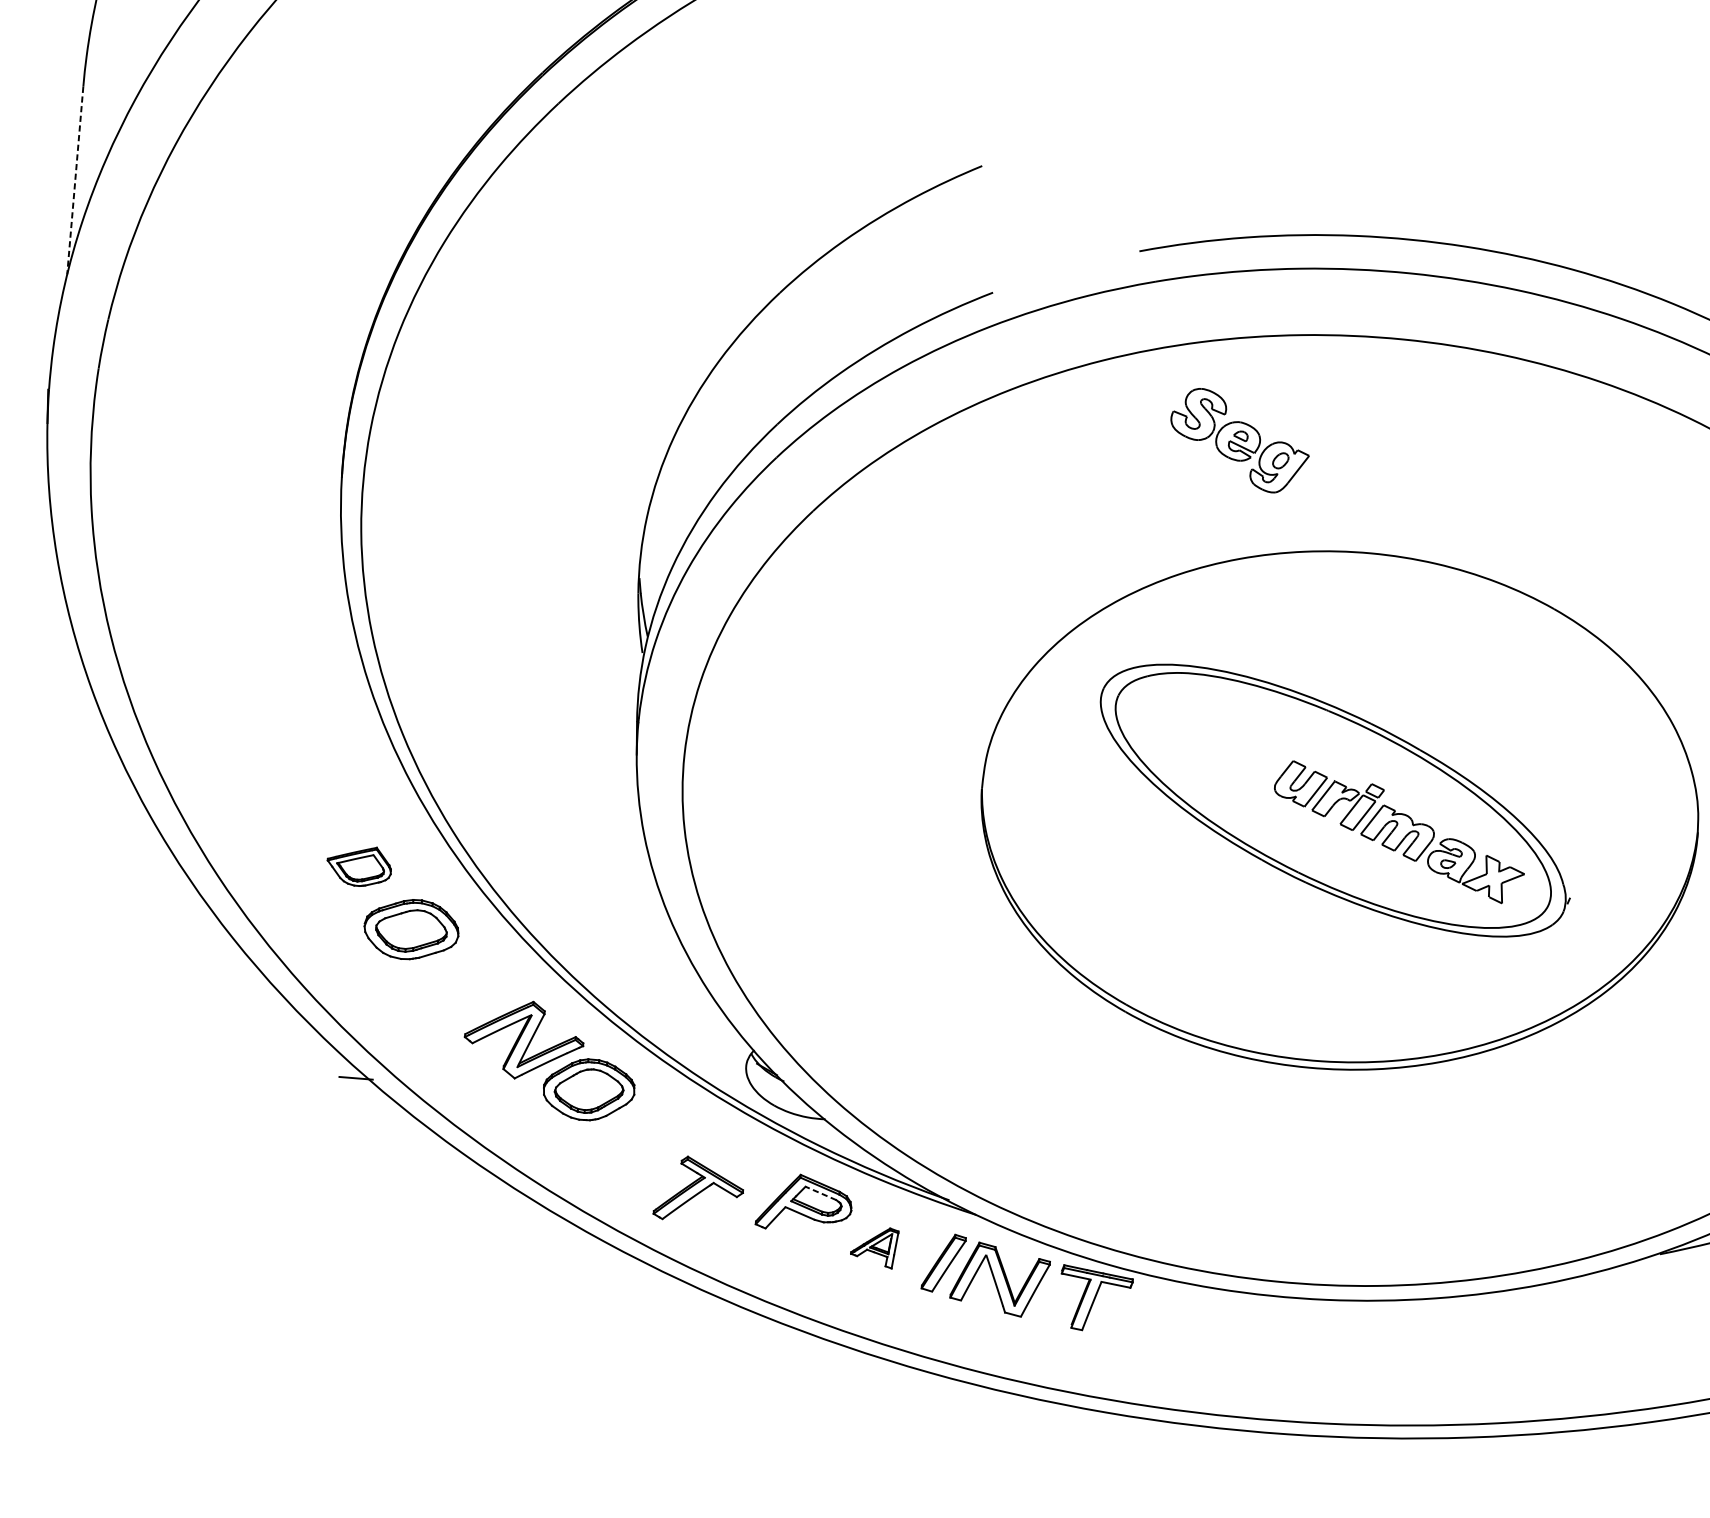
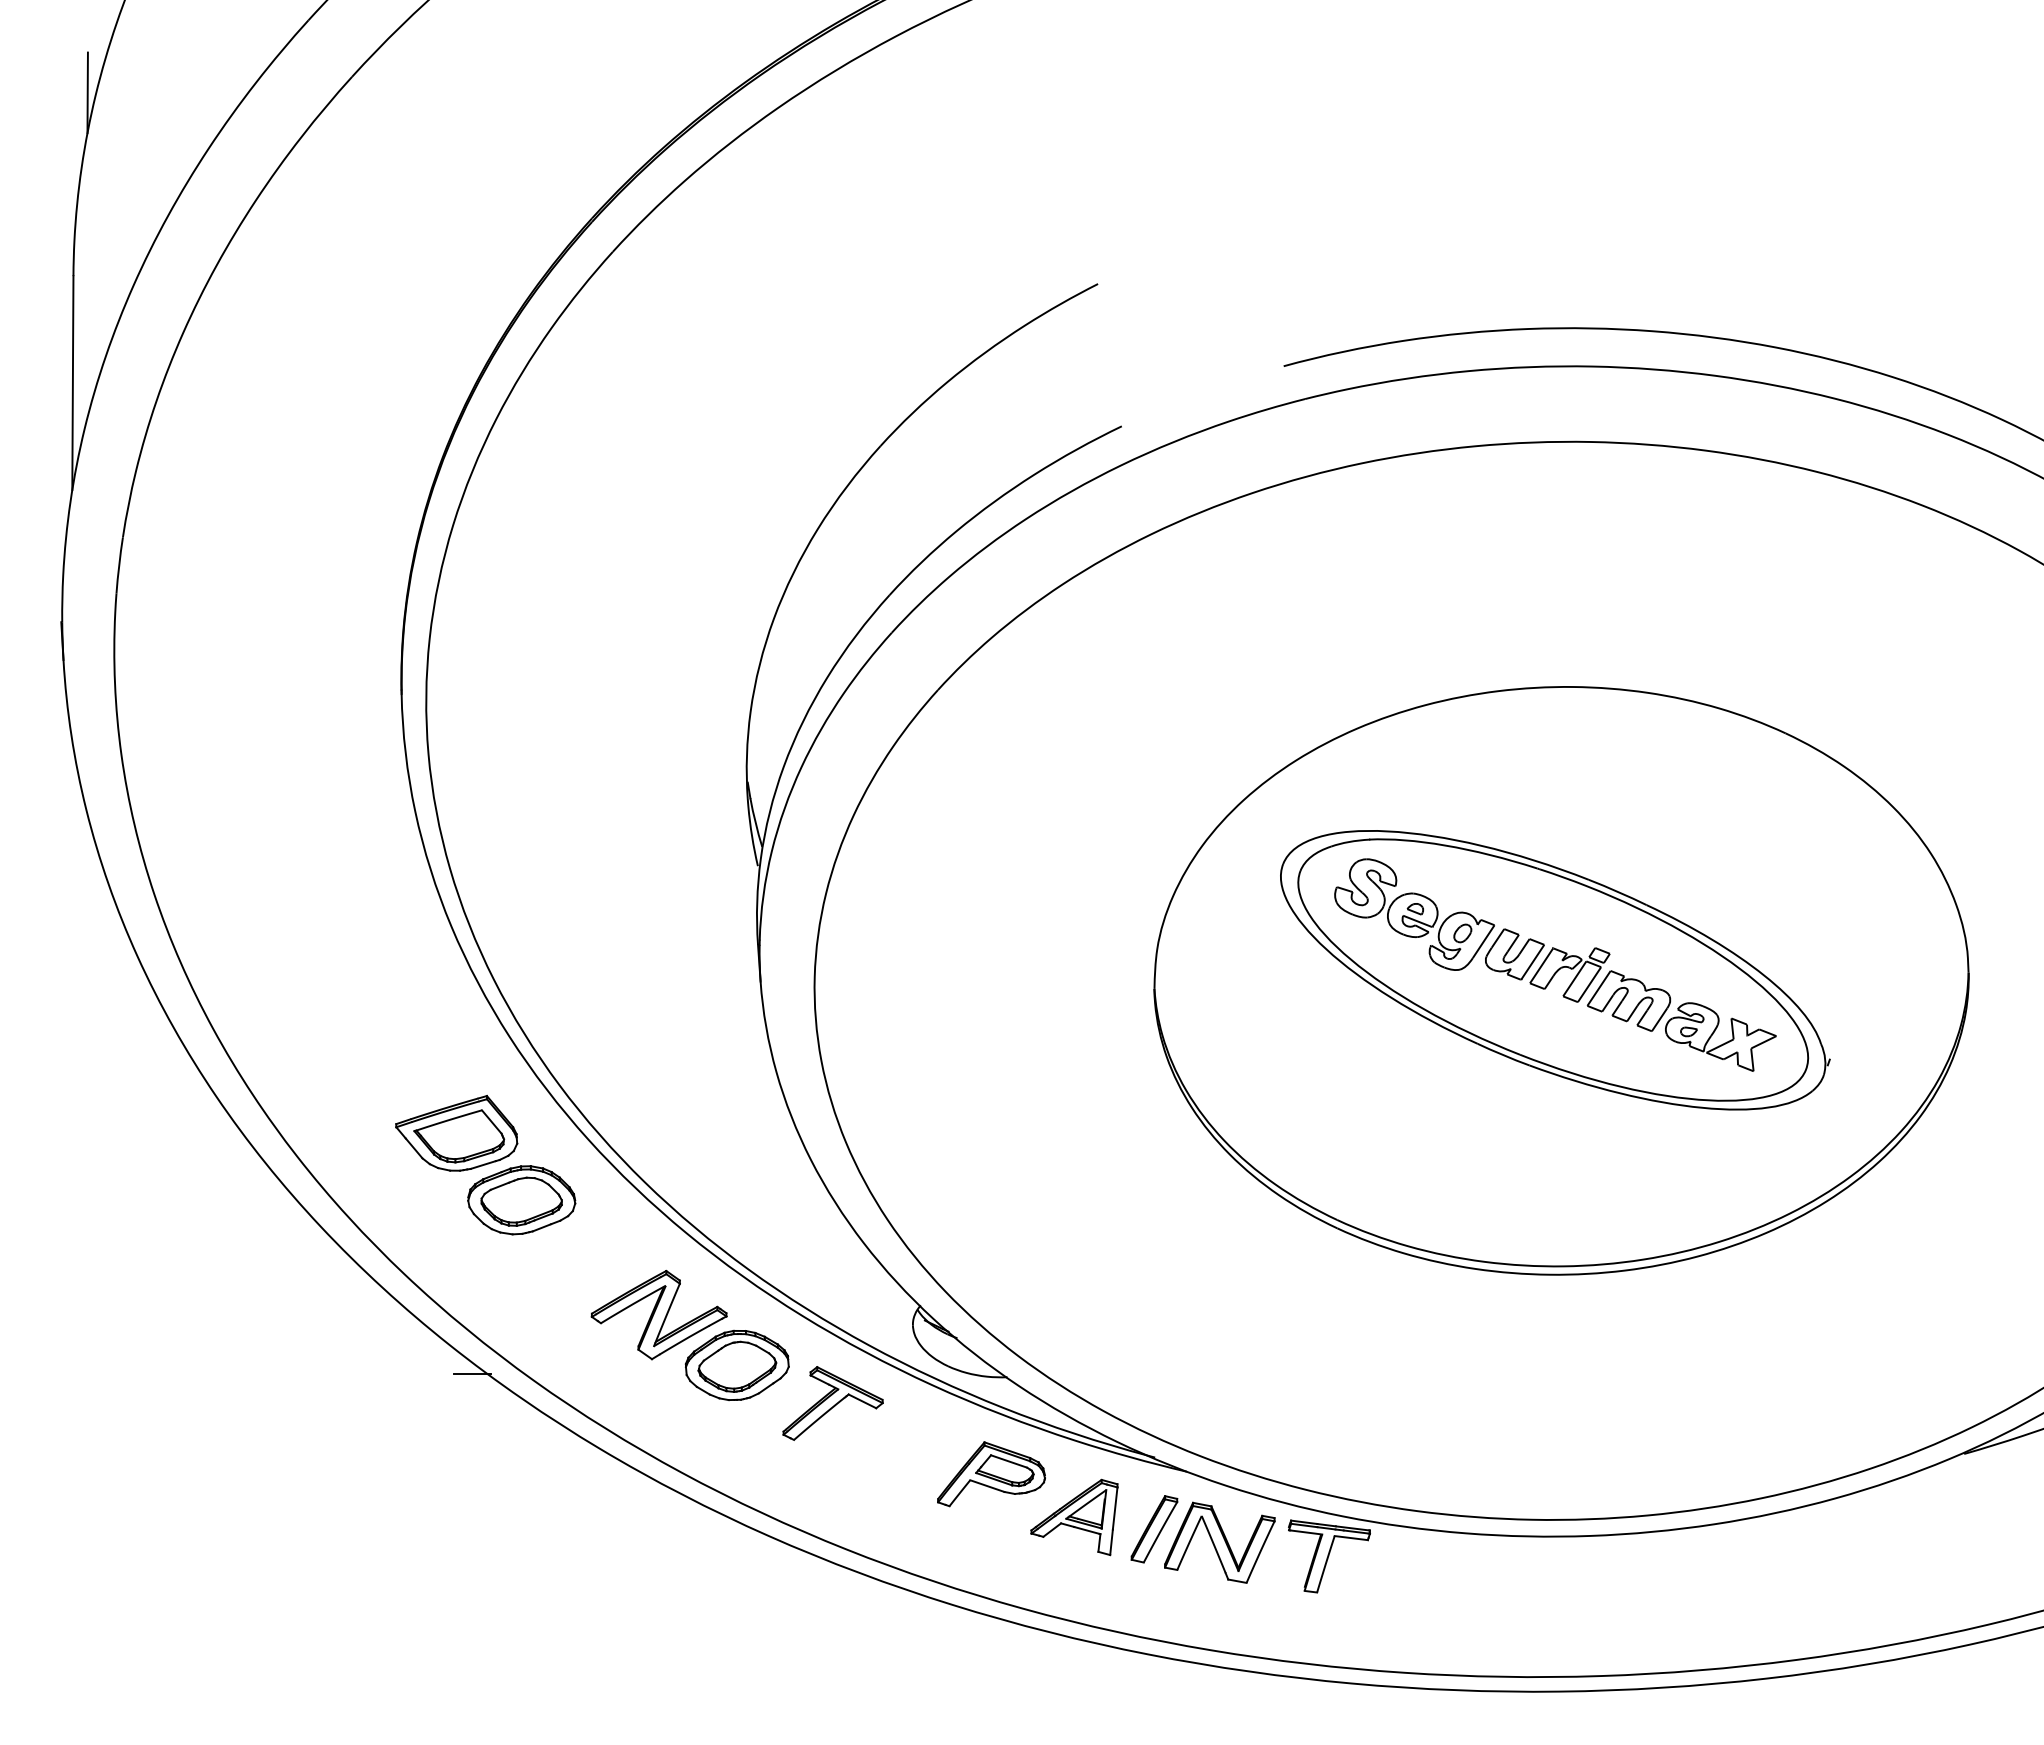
line: (74, 180) -> (72, 383), dashed -> solid
part: (1239, 440) -> (1414, 914), moved
part: (359, 865) -> (456, 1132), size x1.67
part: (698, 1189) -> (832, 1403), moved
line: (820, 1193) -> (1008, 1461), dashed -> solid
part: (874, 1247) -> (1074, 1517), size x1.67

